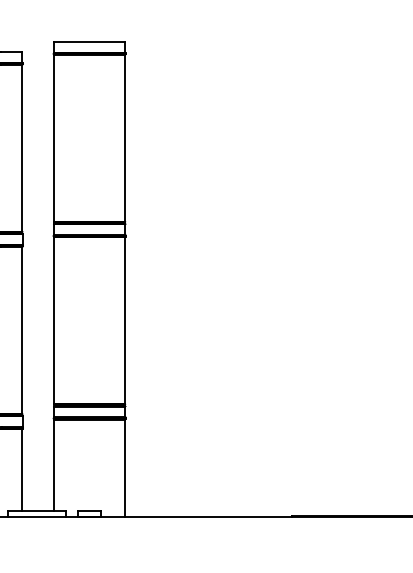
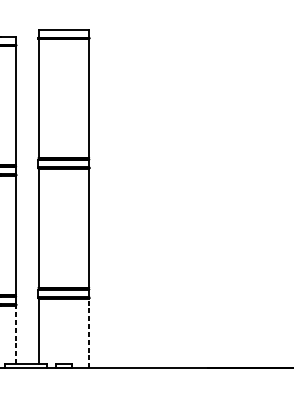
line: (125, 468) -> (89, 333), solid -> dashed
line: (22, 469) -> (15, 334), solid -> dashed

